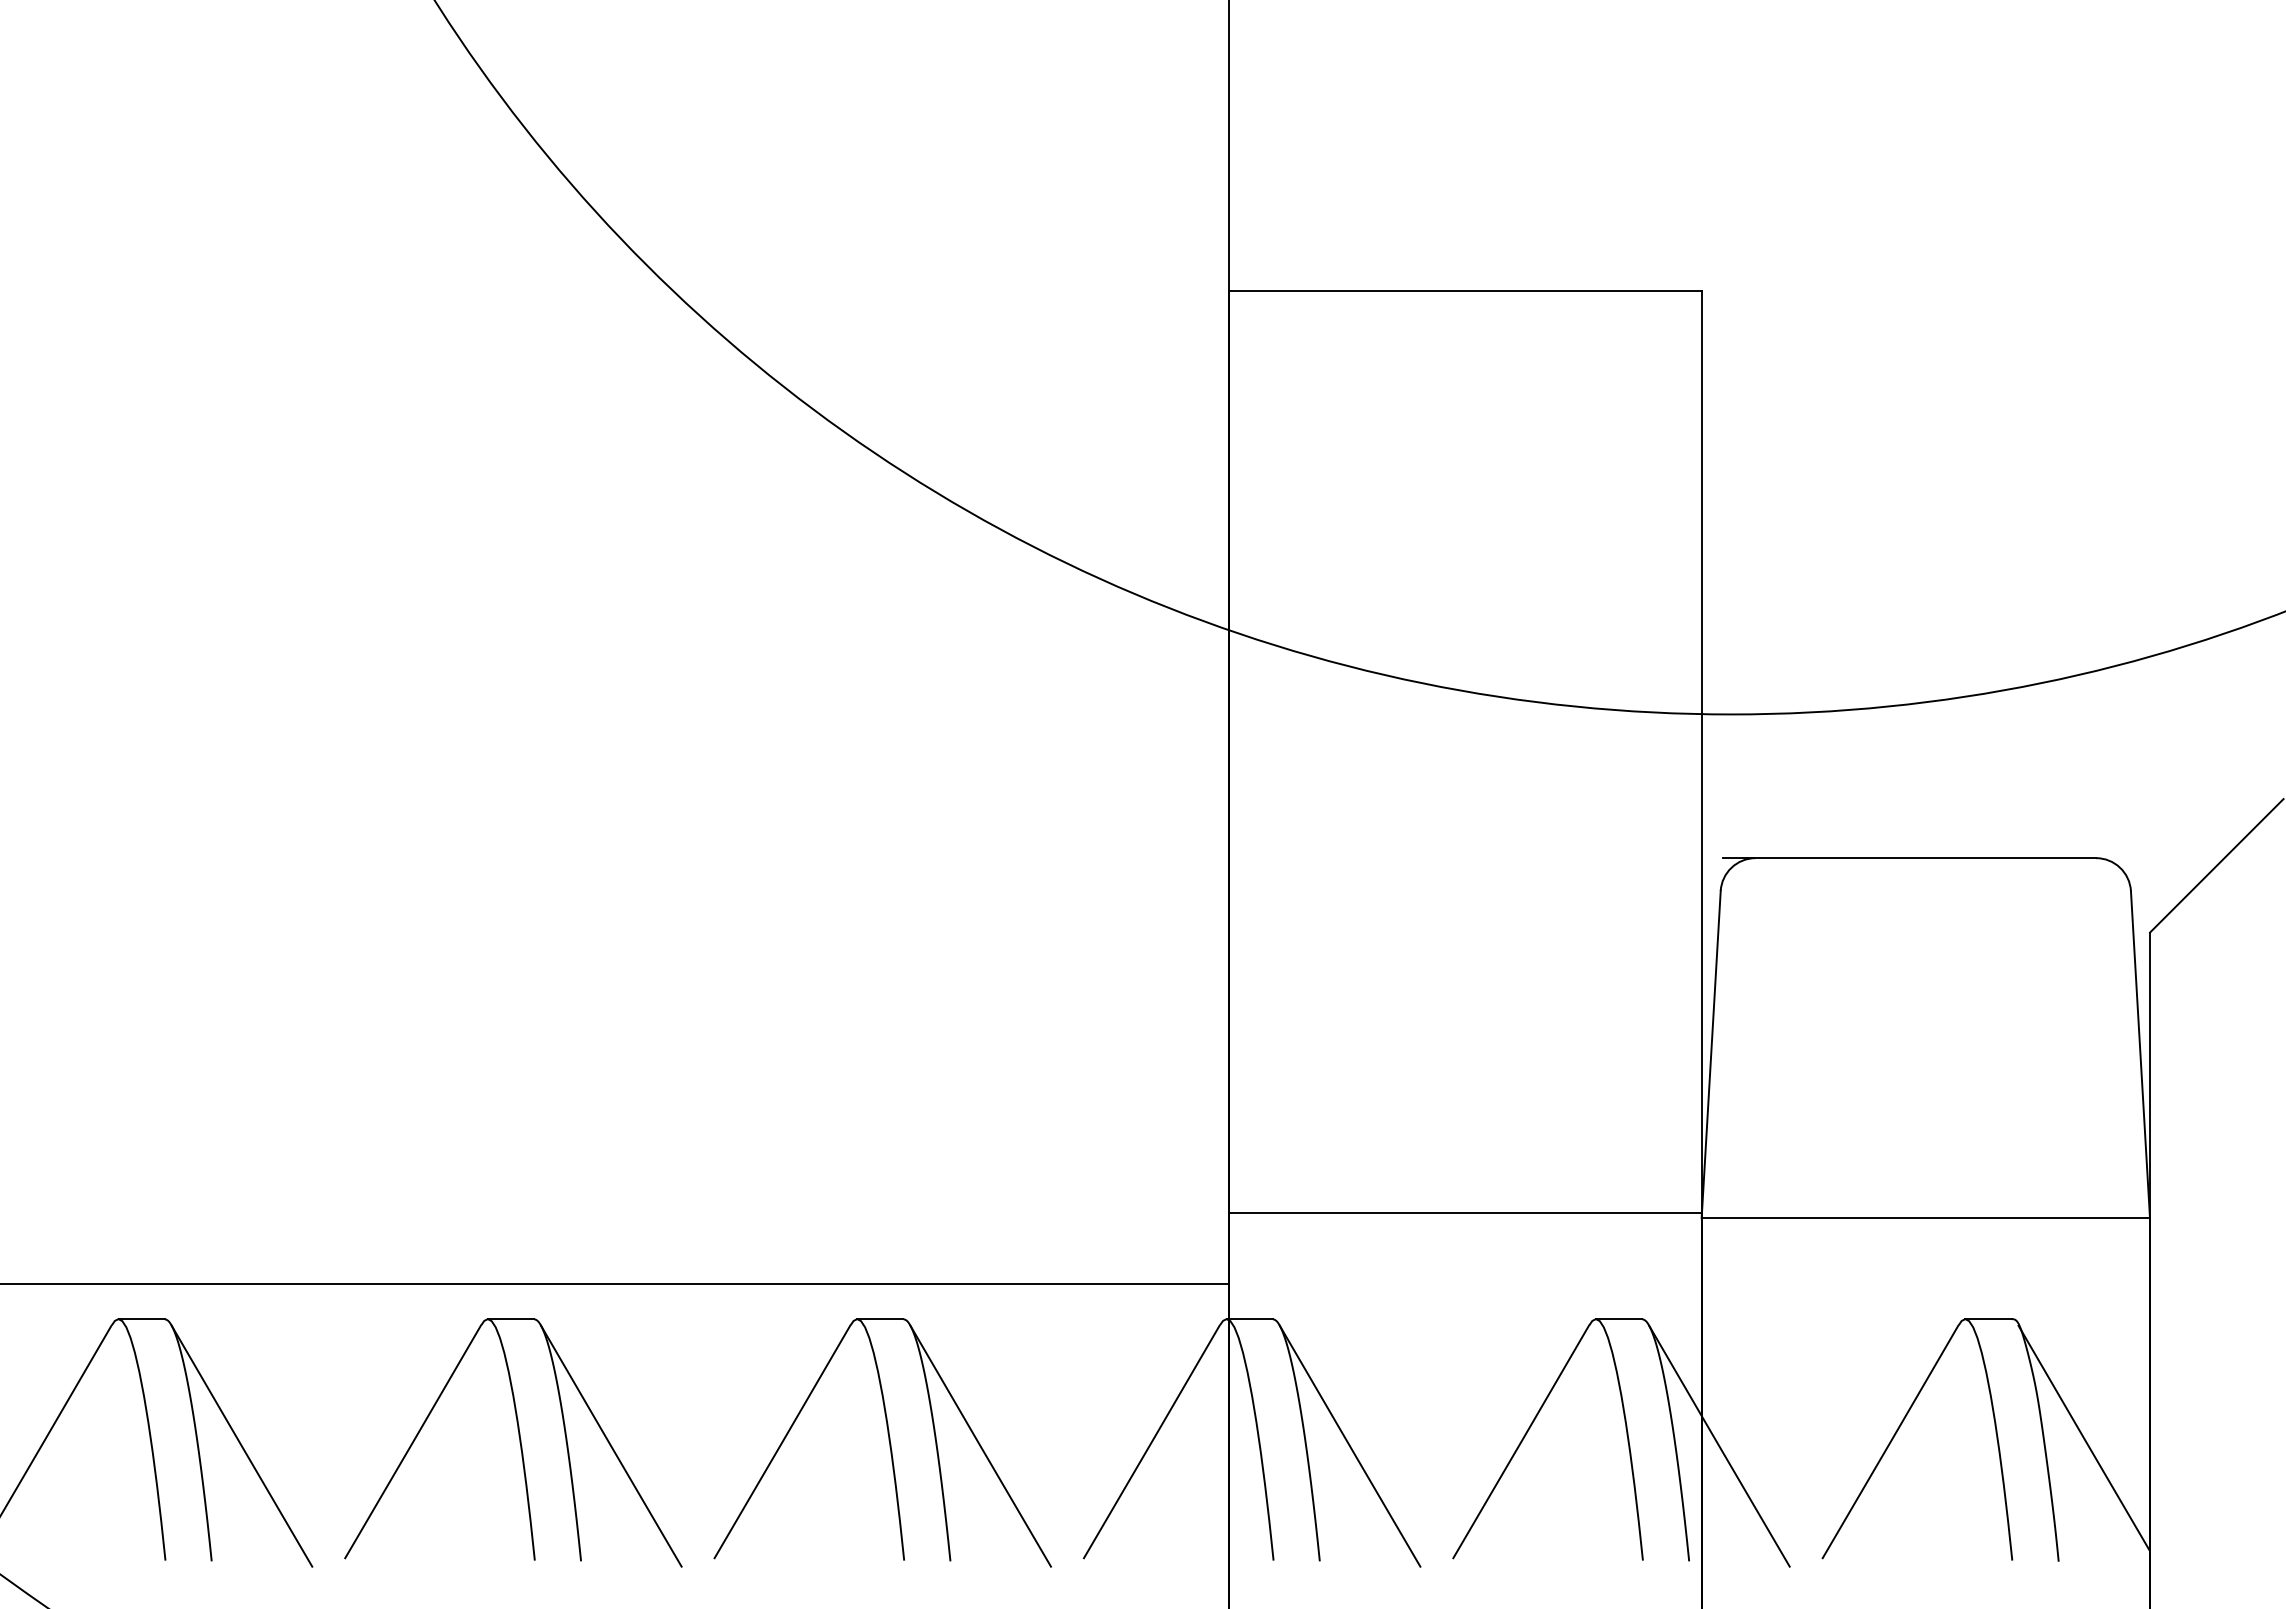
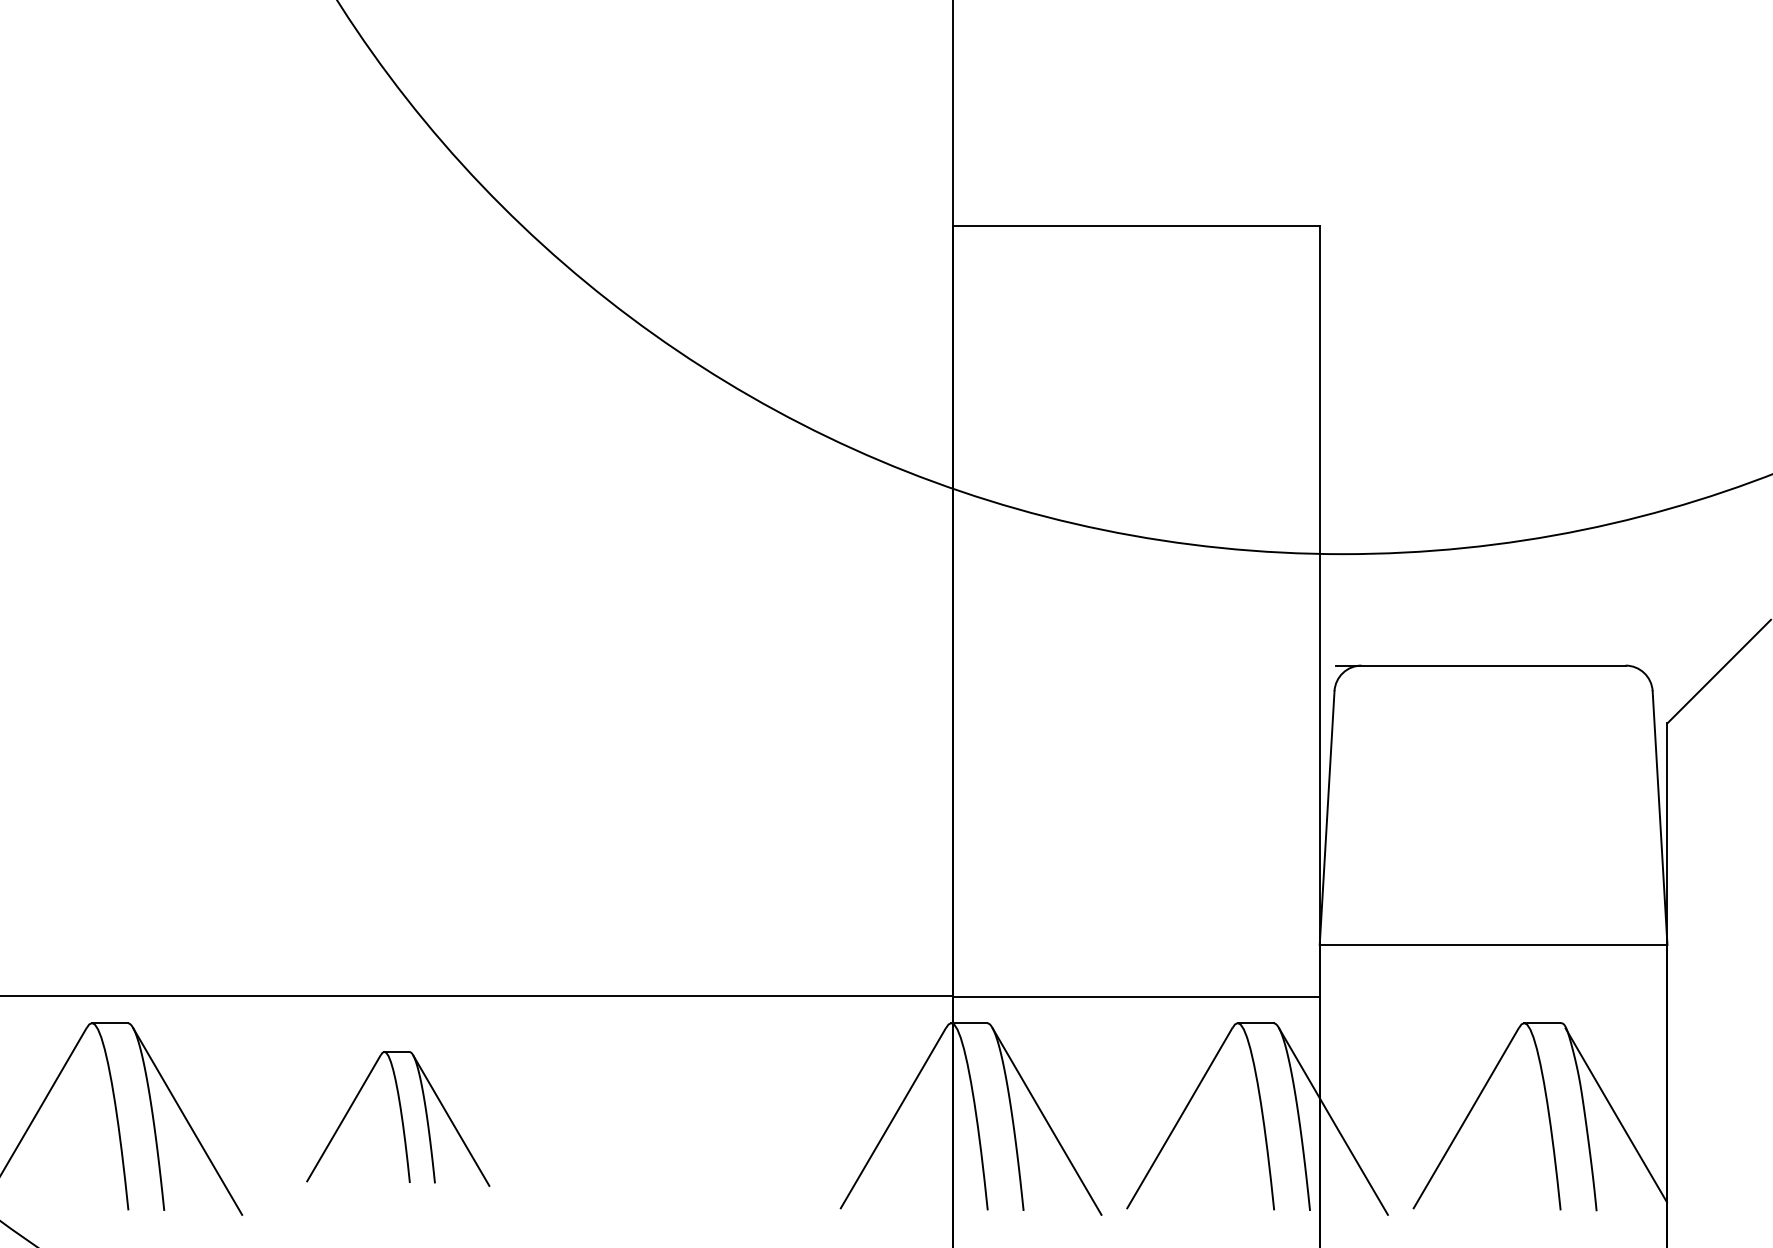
line: (1464, 1212) -> (1135, 997), moved
part: (888, 1440) -> (689, 1117), removed
part: (513, 1442) -> (398, 1118), size x0.7

